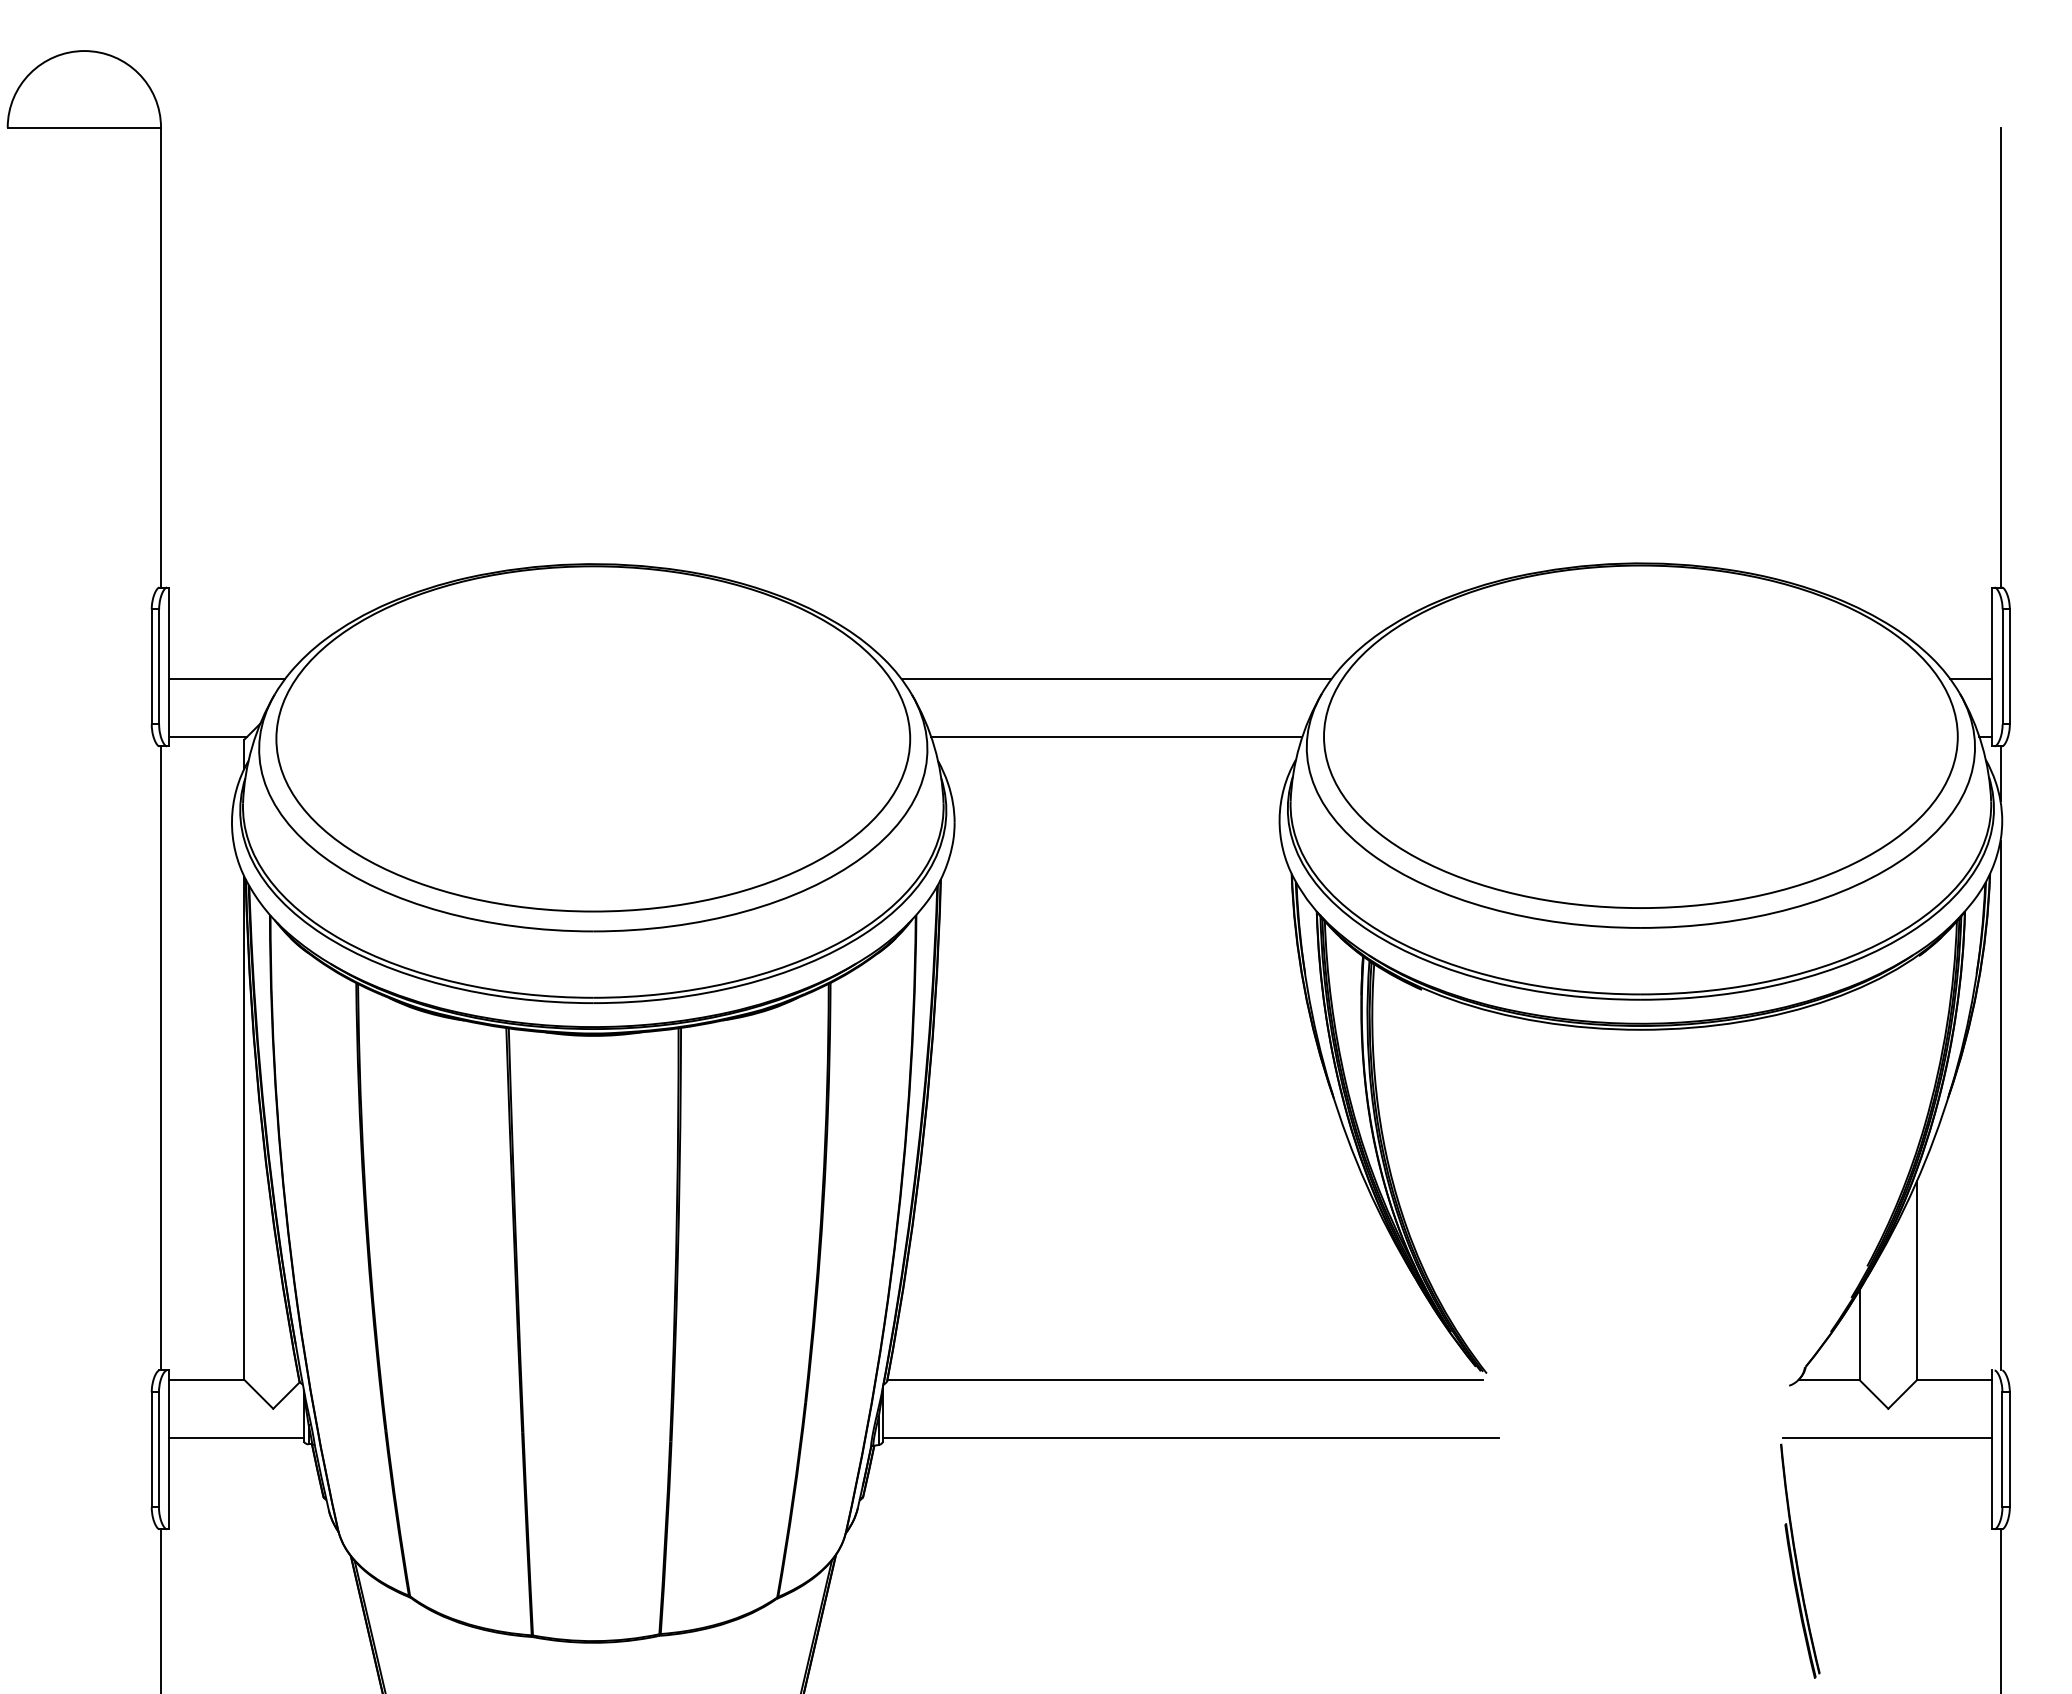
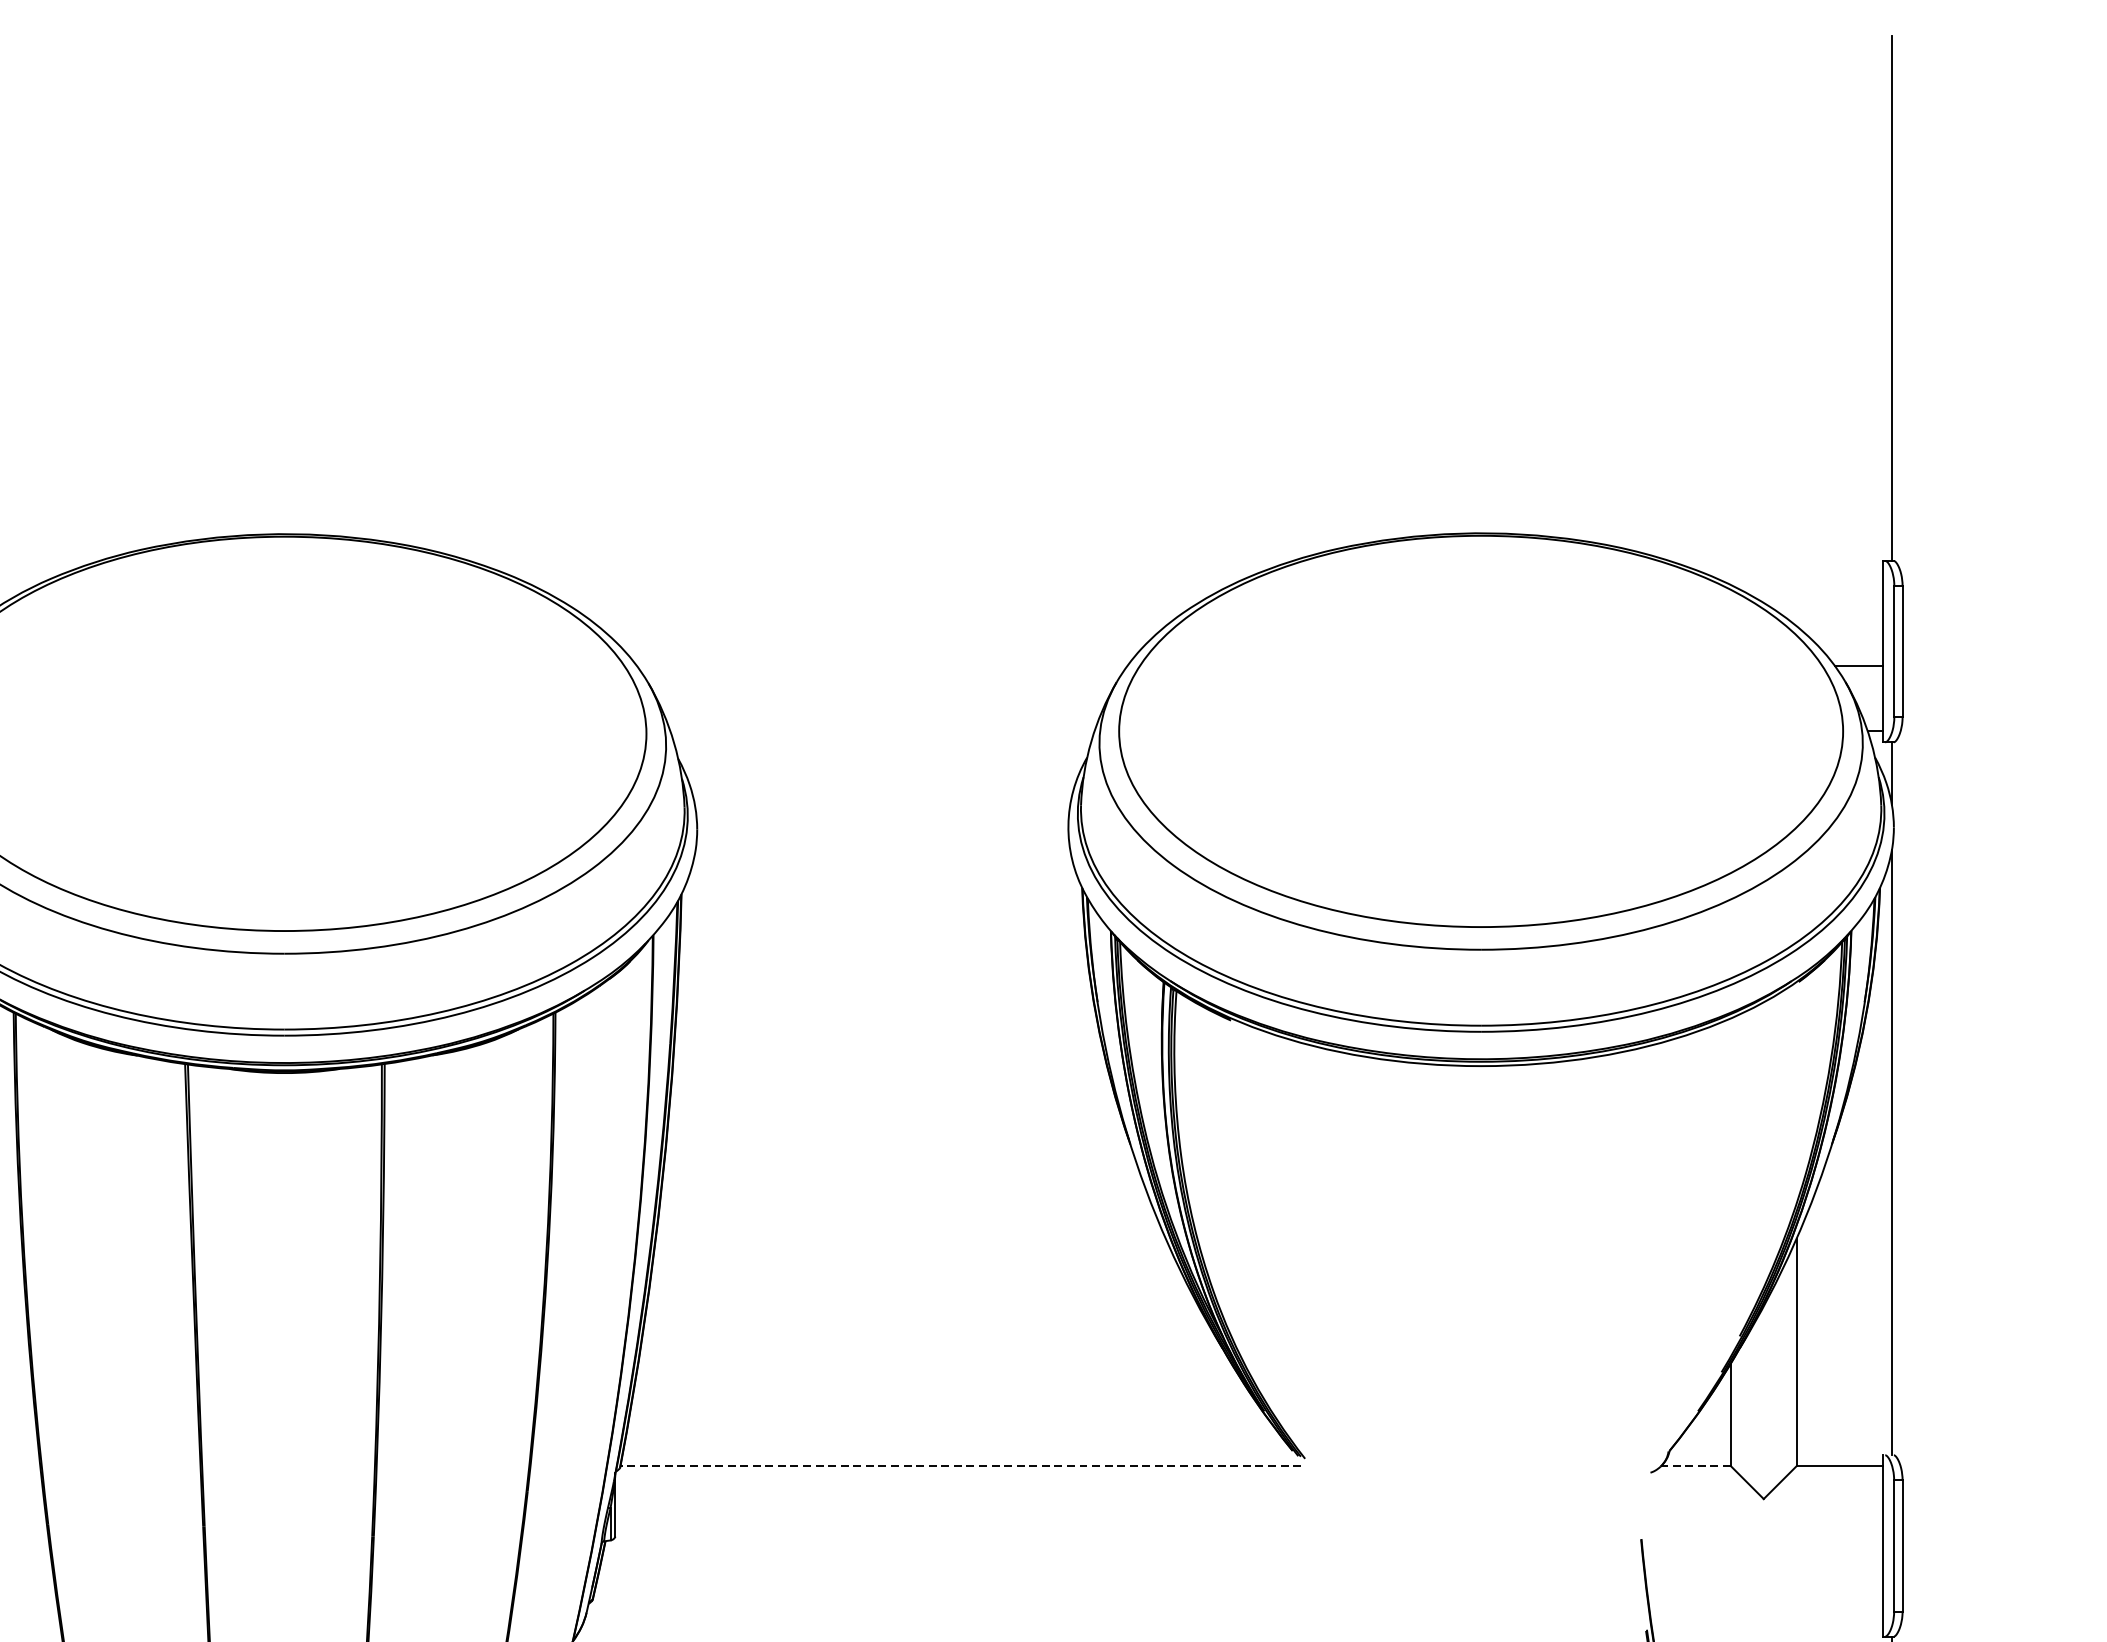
line: (1116, 679) -> (882, 665), removed
line: (1116, 736) -> (882, 731), removed
line: (1185, 1379) -> (960, 1465), solid -> dashed
line: (1829, 1379) -> (1696, 1465), solid -> dashed
line: (1190, 1437) -> (966, 1531), removed
line: (1887, 1437) -> (1762, 1531), removed

